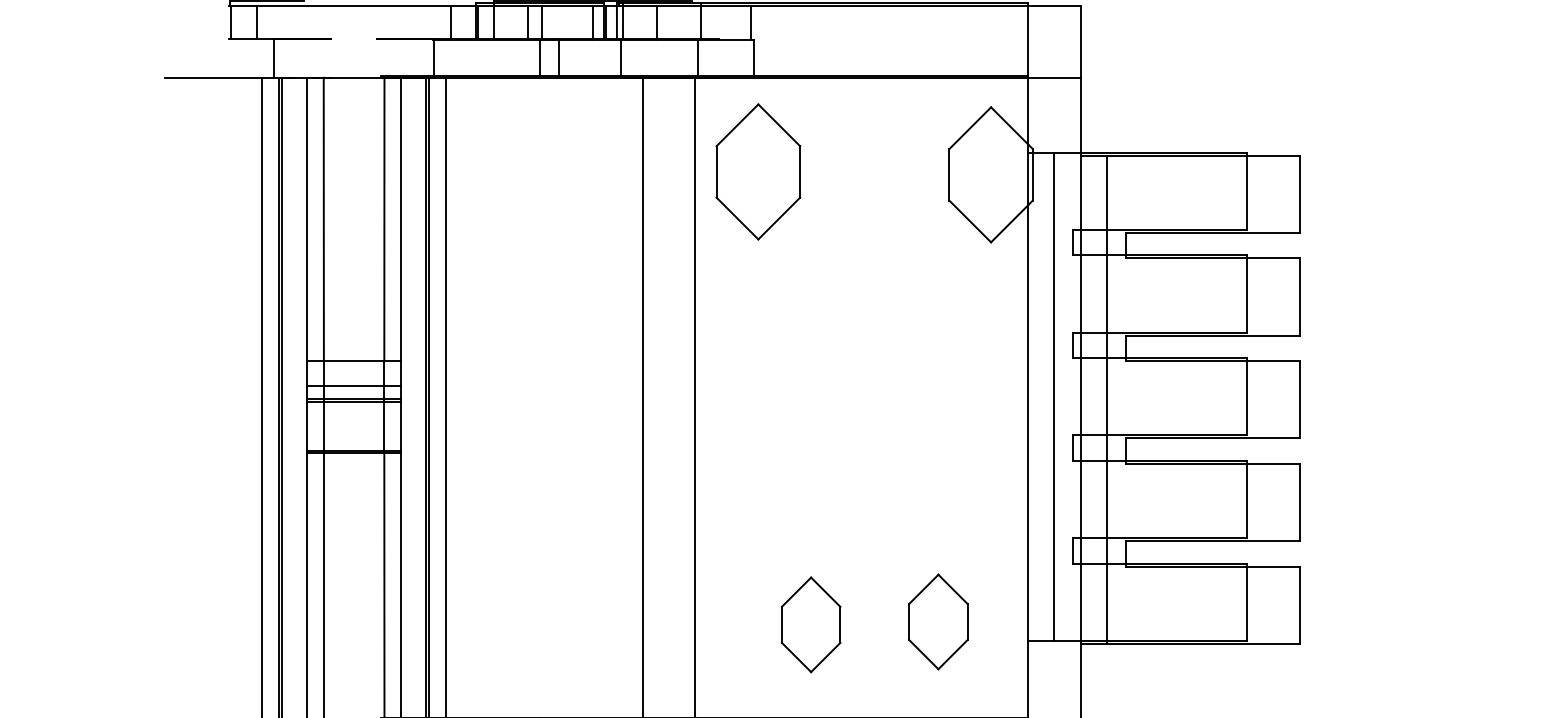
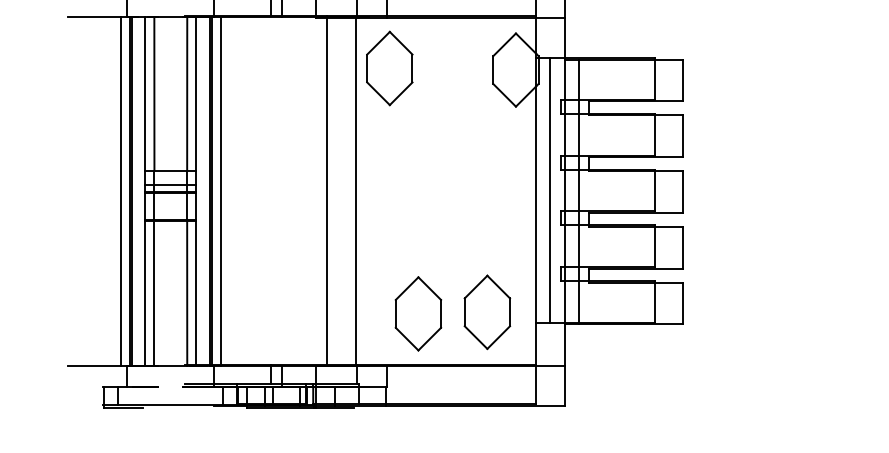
part: (938, 622) -> (487, 312), size x1.43
part: (811, 624) -> (418, 313), size x1.43

